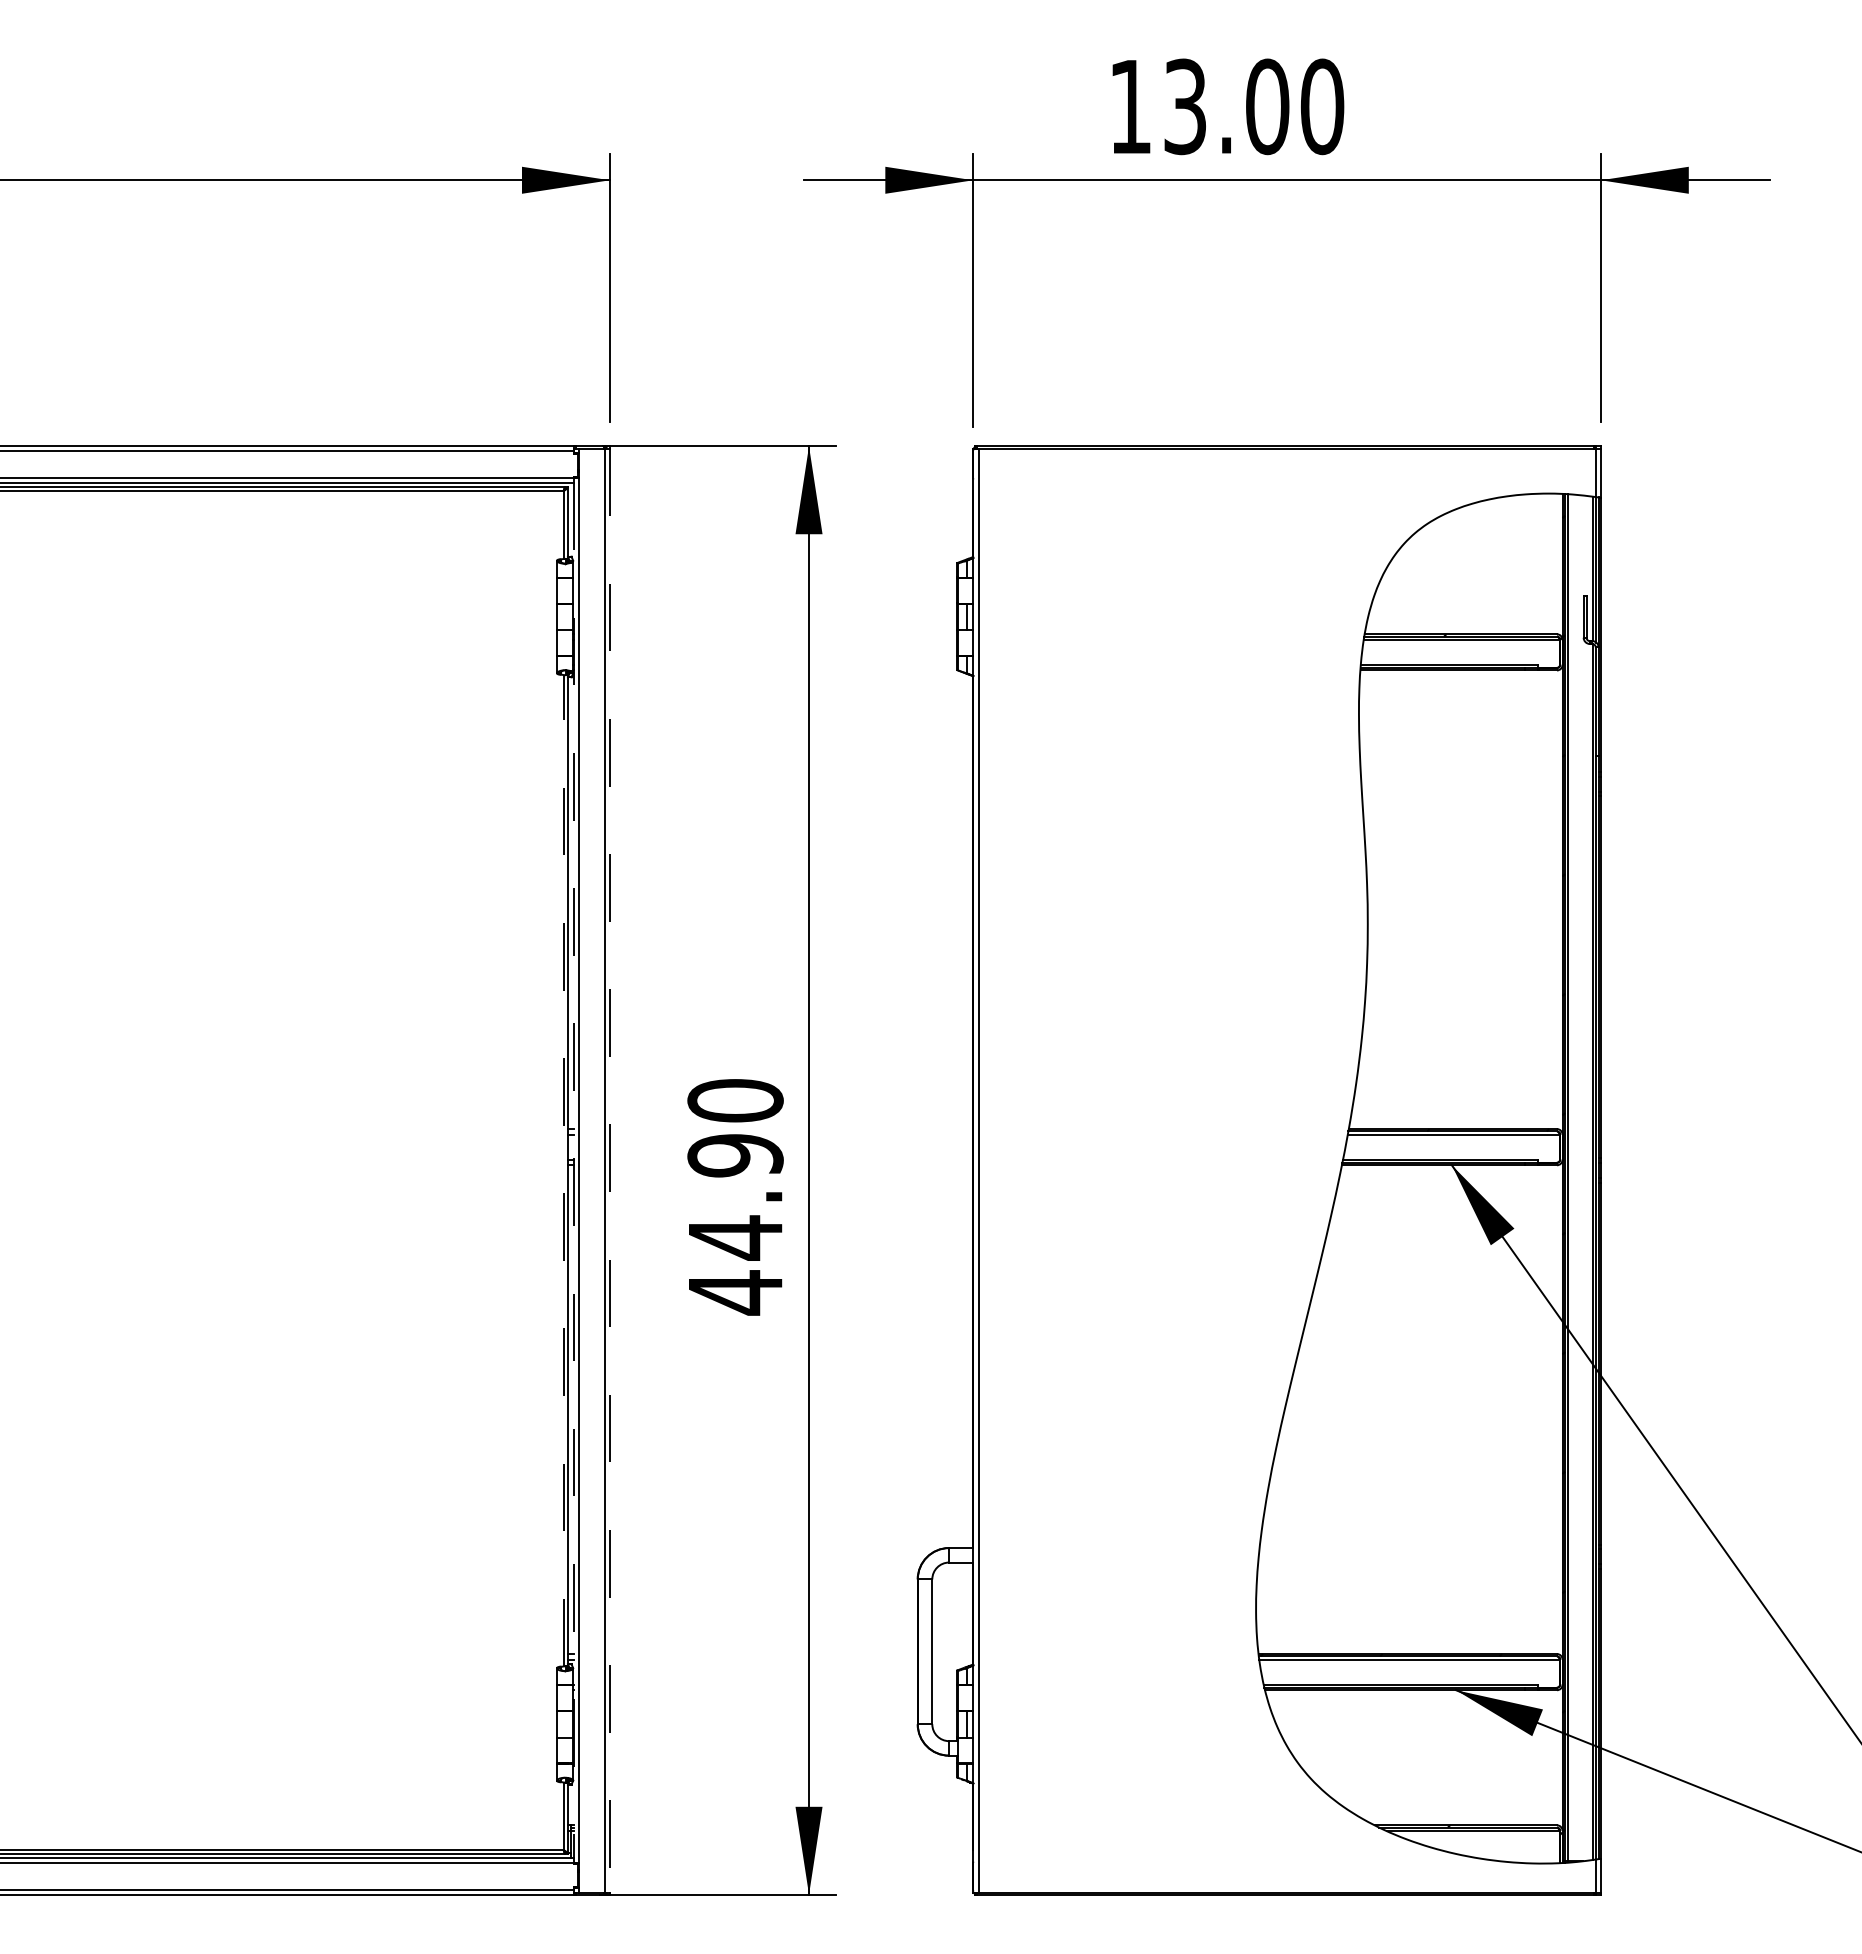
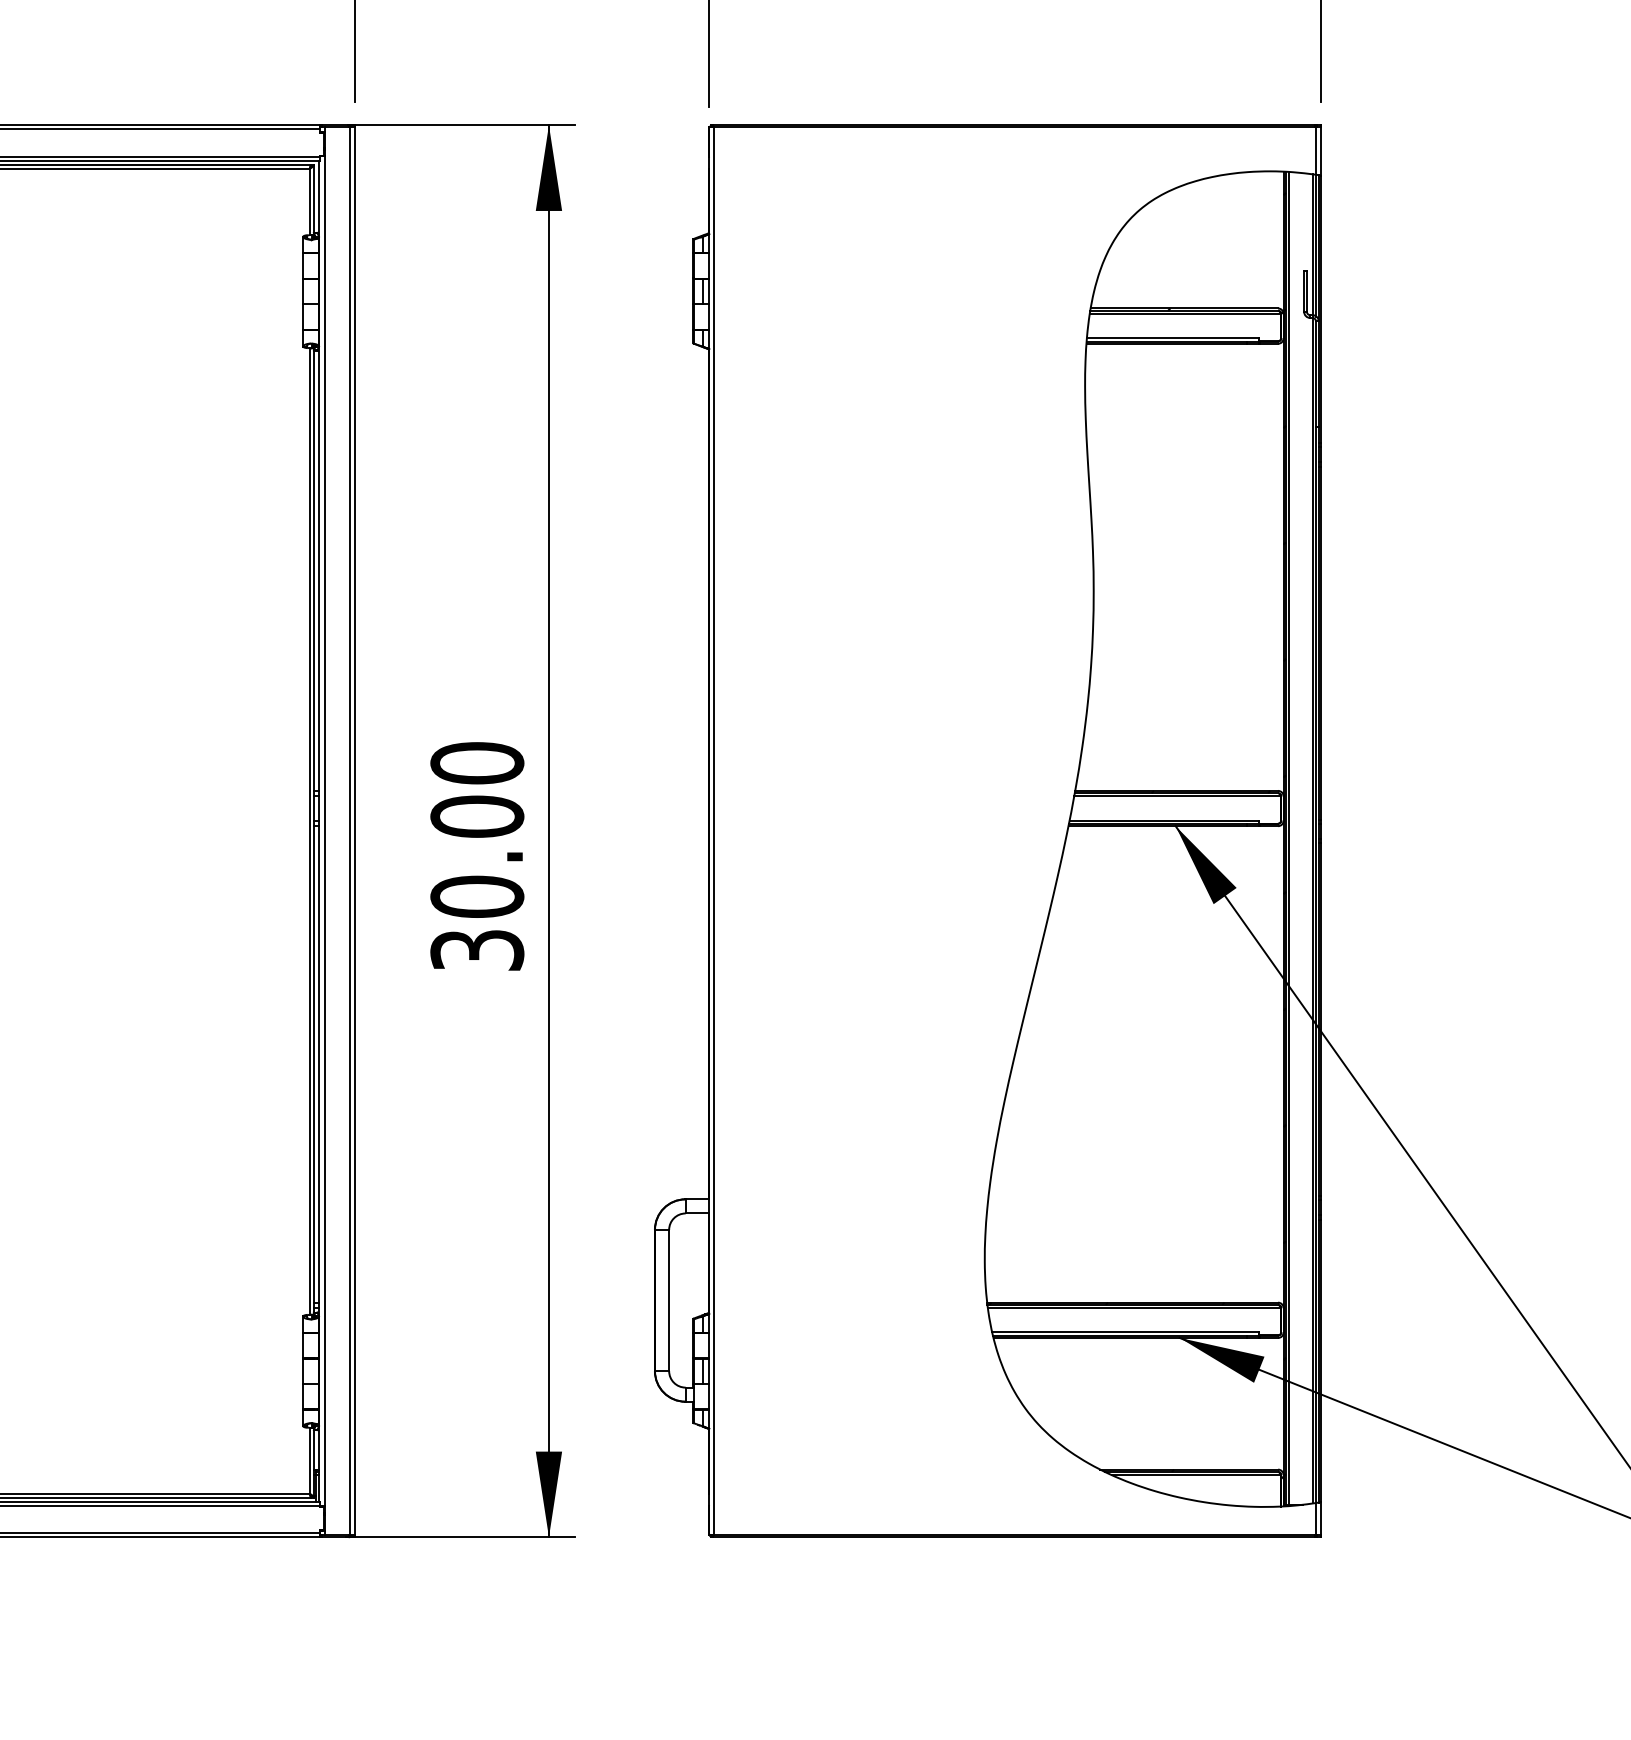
line: (563, 1170) -> (309, 831), dashed -> solid
line: (573, 1170) -> (319, 831), dashed -> solid
line: (609, 1170) -> (354, 831), dashed -> solid
text: (735, 1224) -> (477, 883), 44.90 -> 30.00

